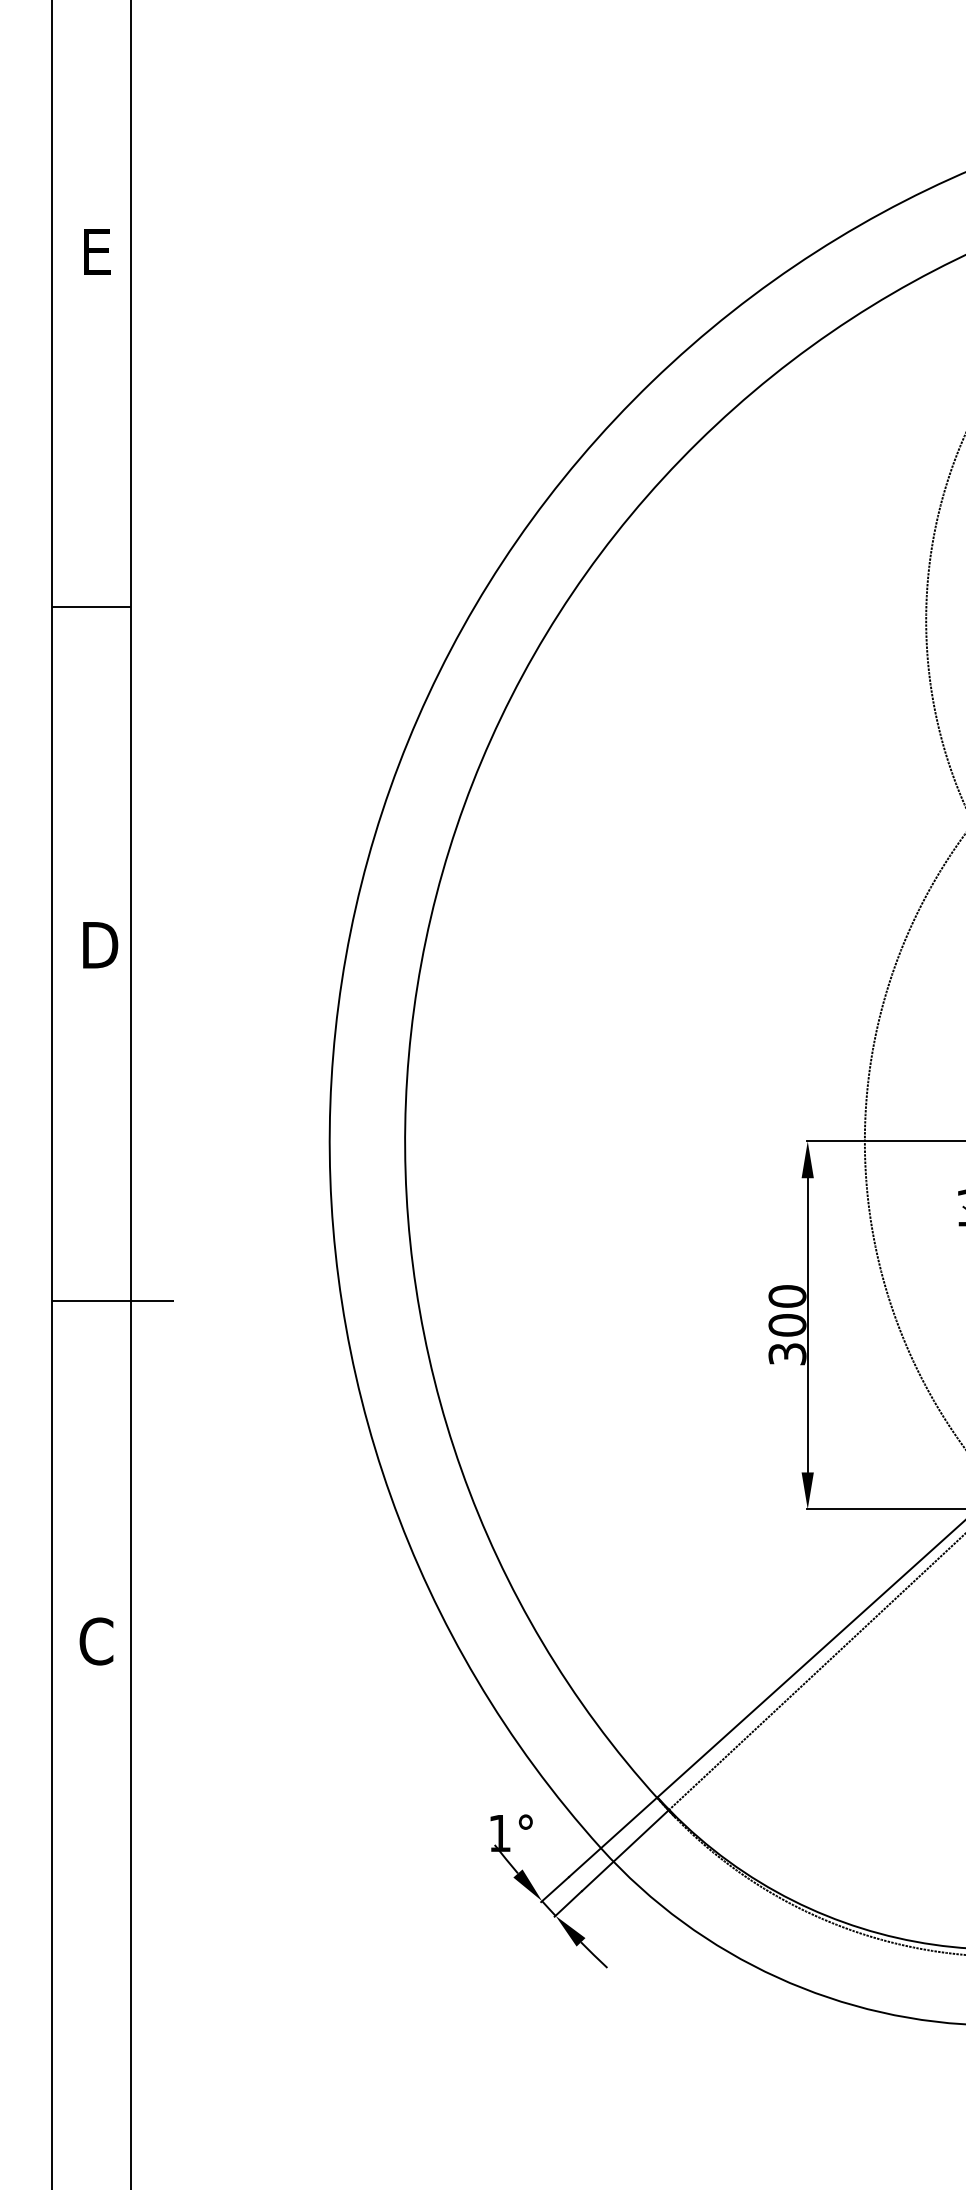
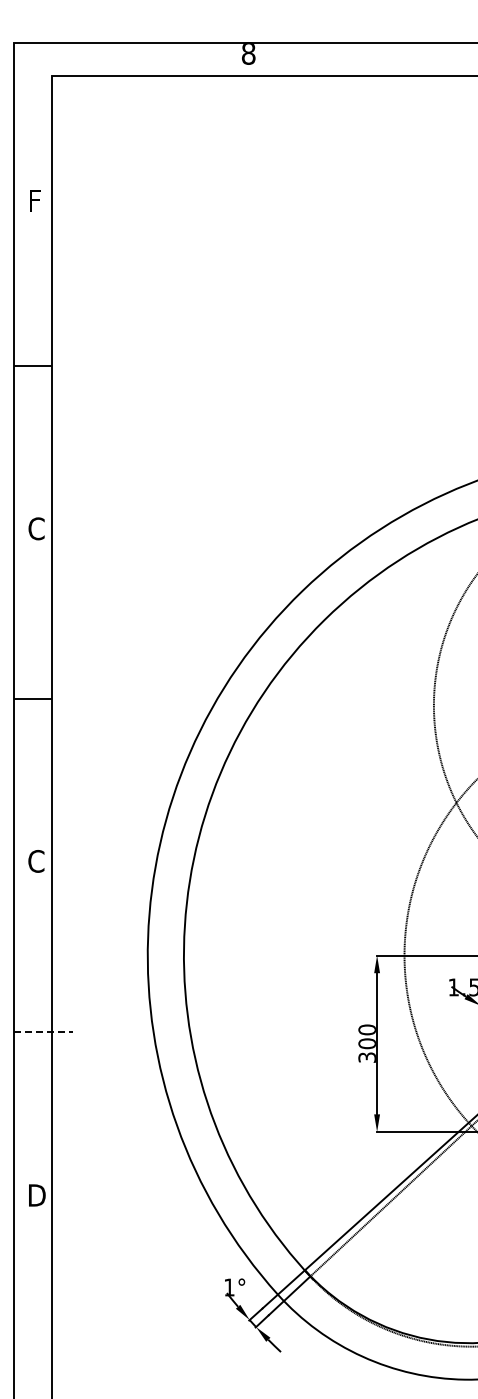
text: (97, 251) -> (36, 528), E -> C
text: (99, 945) -> (37, 861), D -> C
line: (114, 1301) -> (44, 1032), solid -> dashed
text: (97, 1641) -> (36, 1195), C -> D

